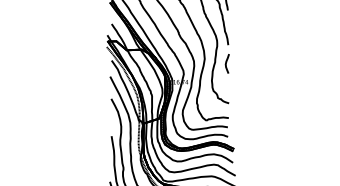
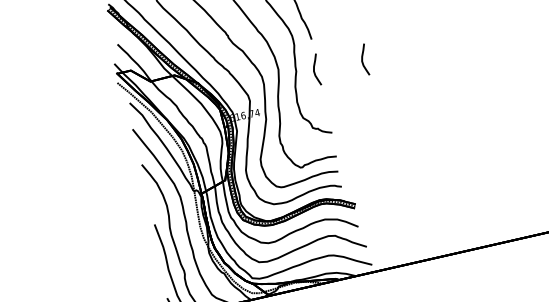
curve: (256, 63) -> (363, 59), added

